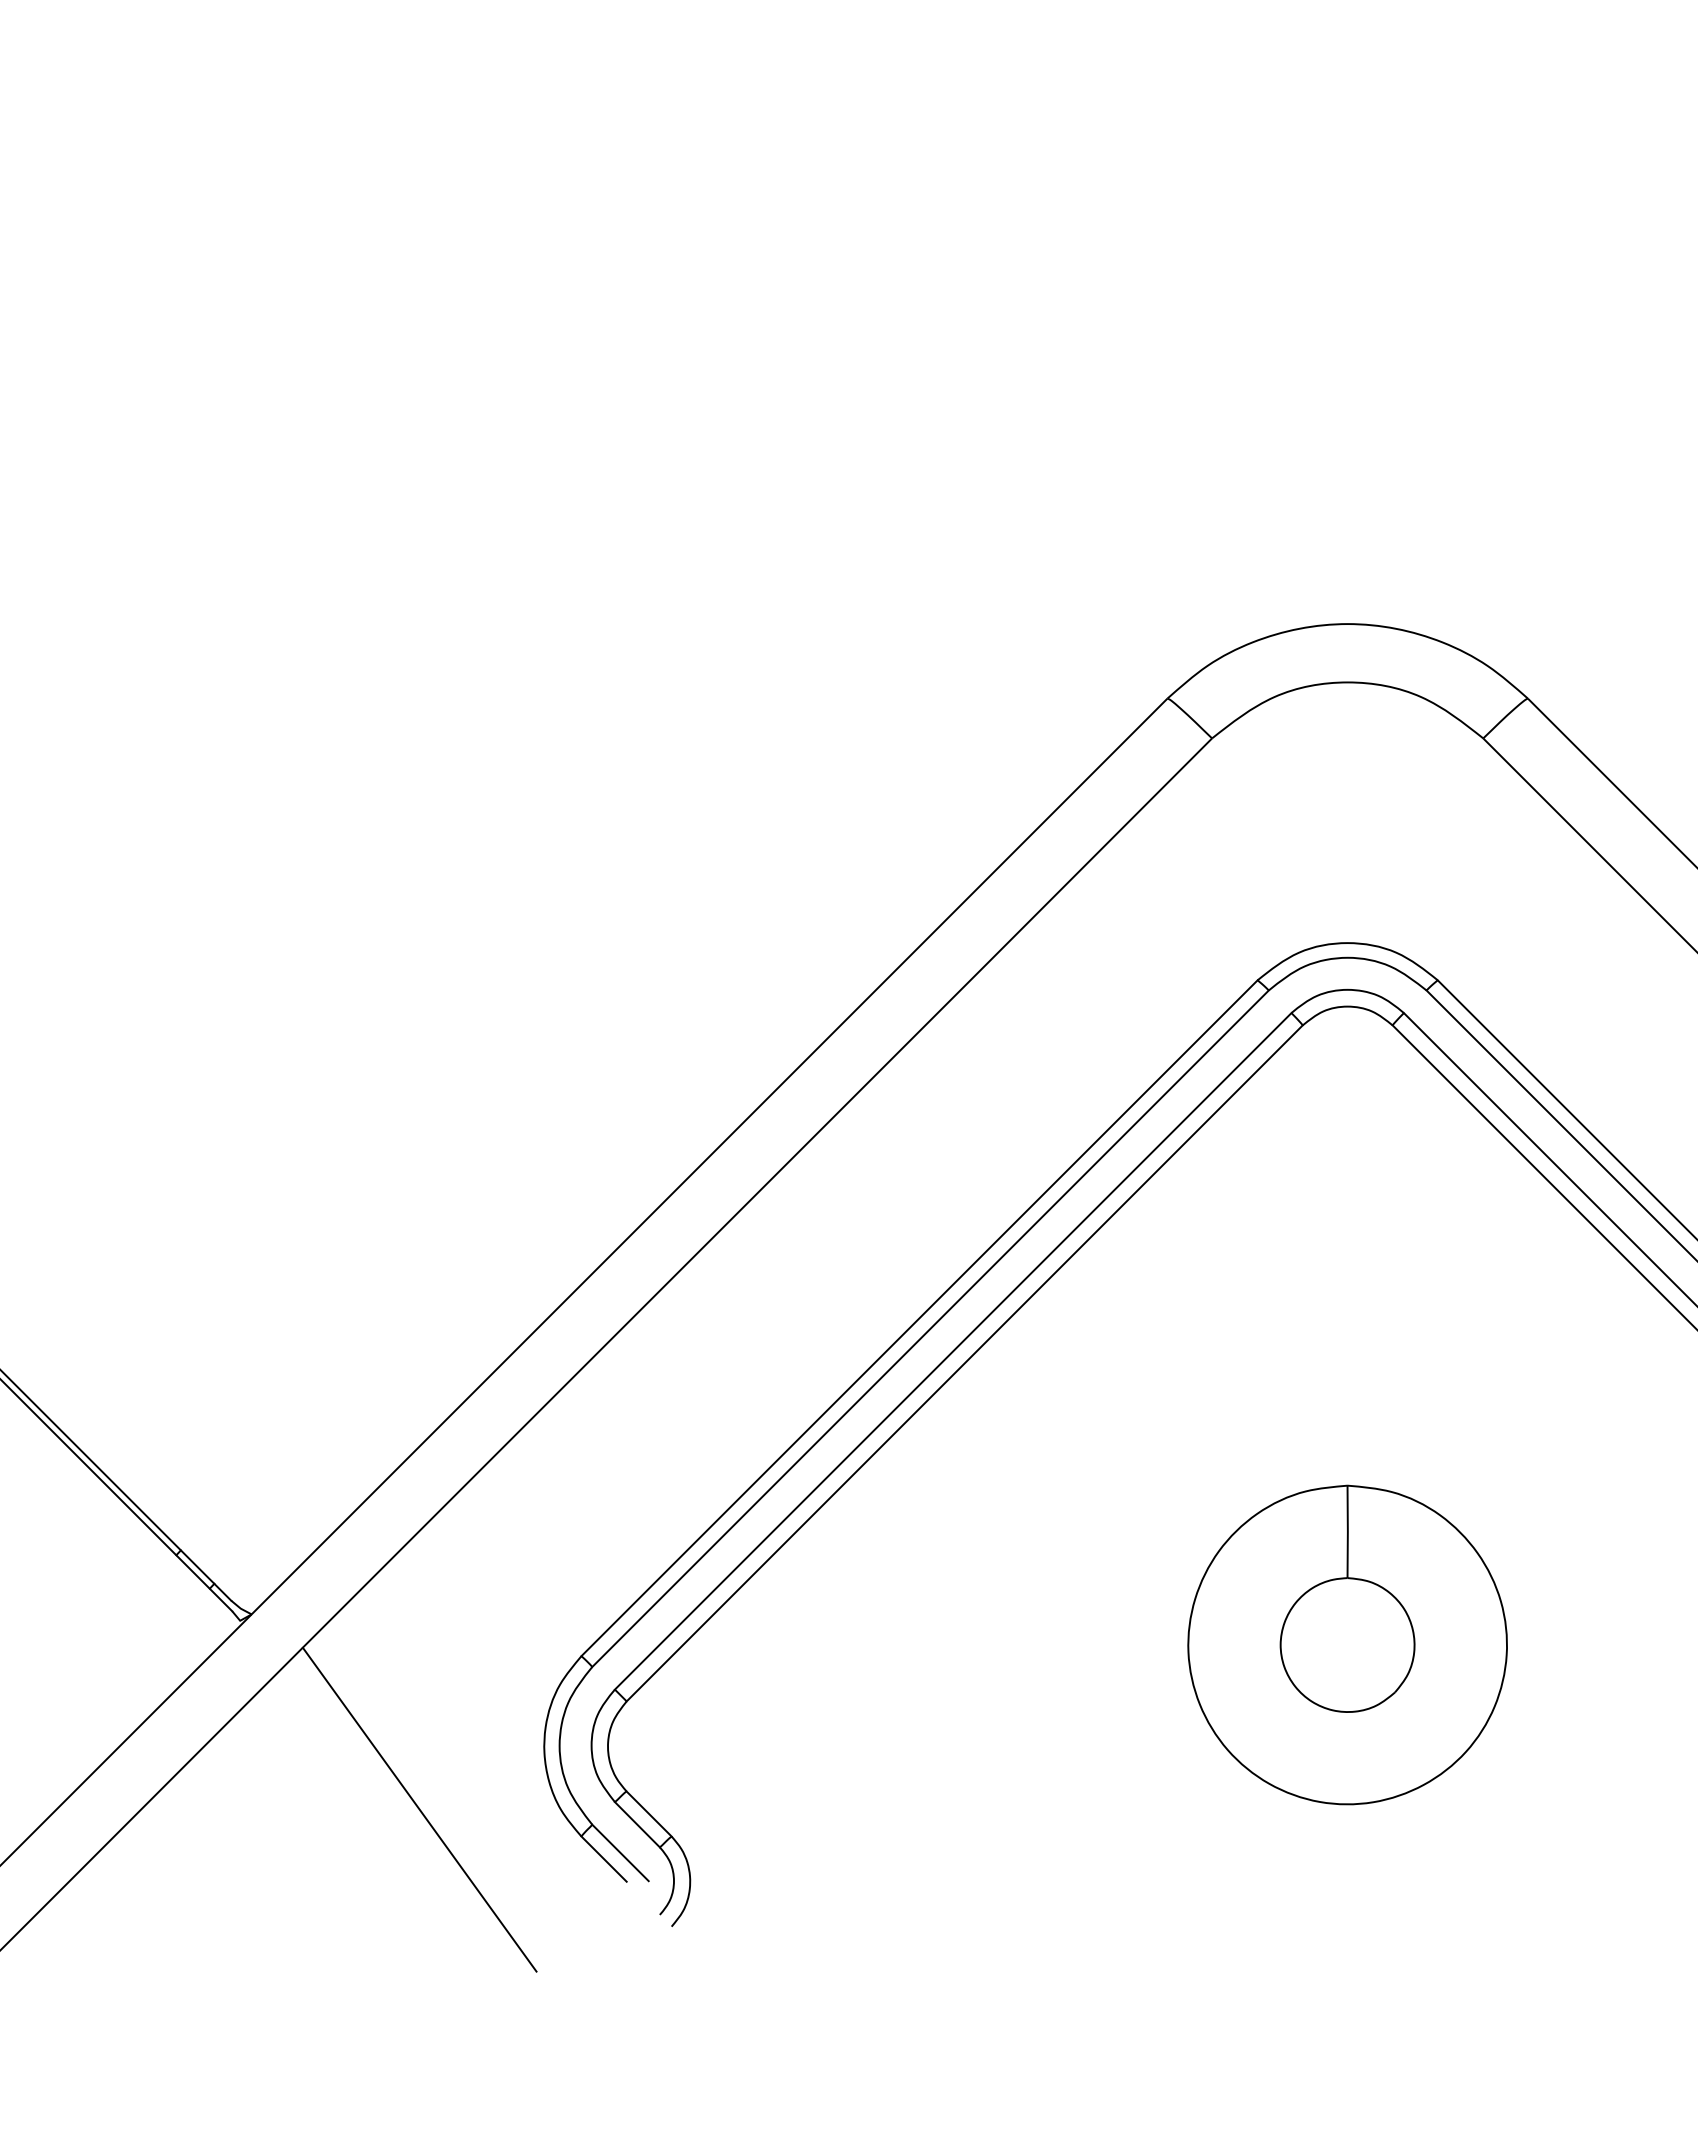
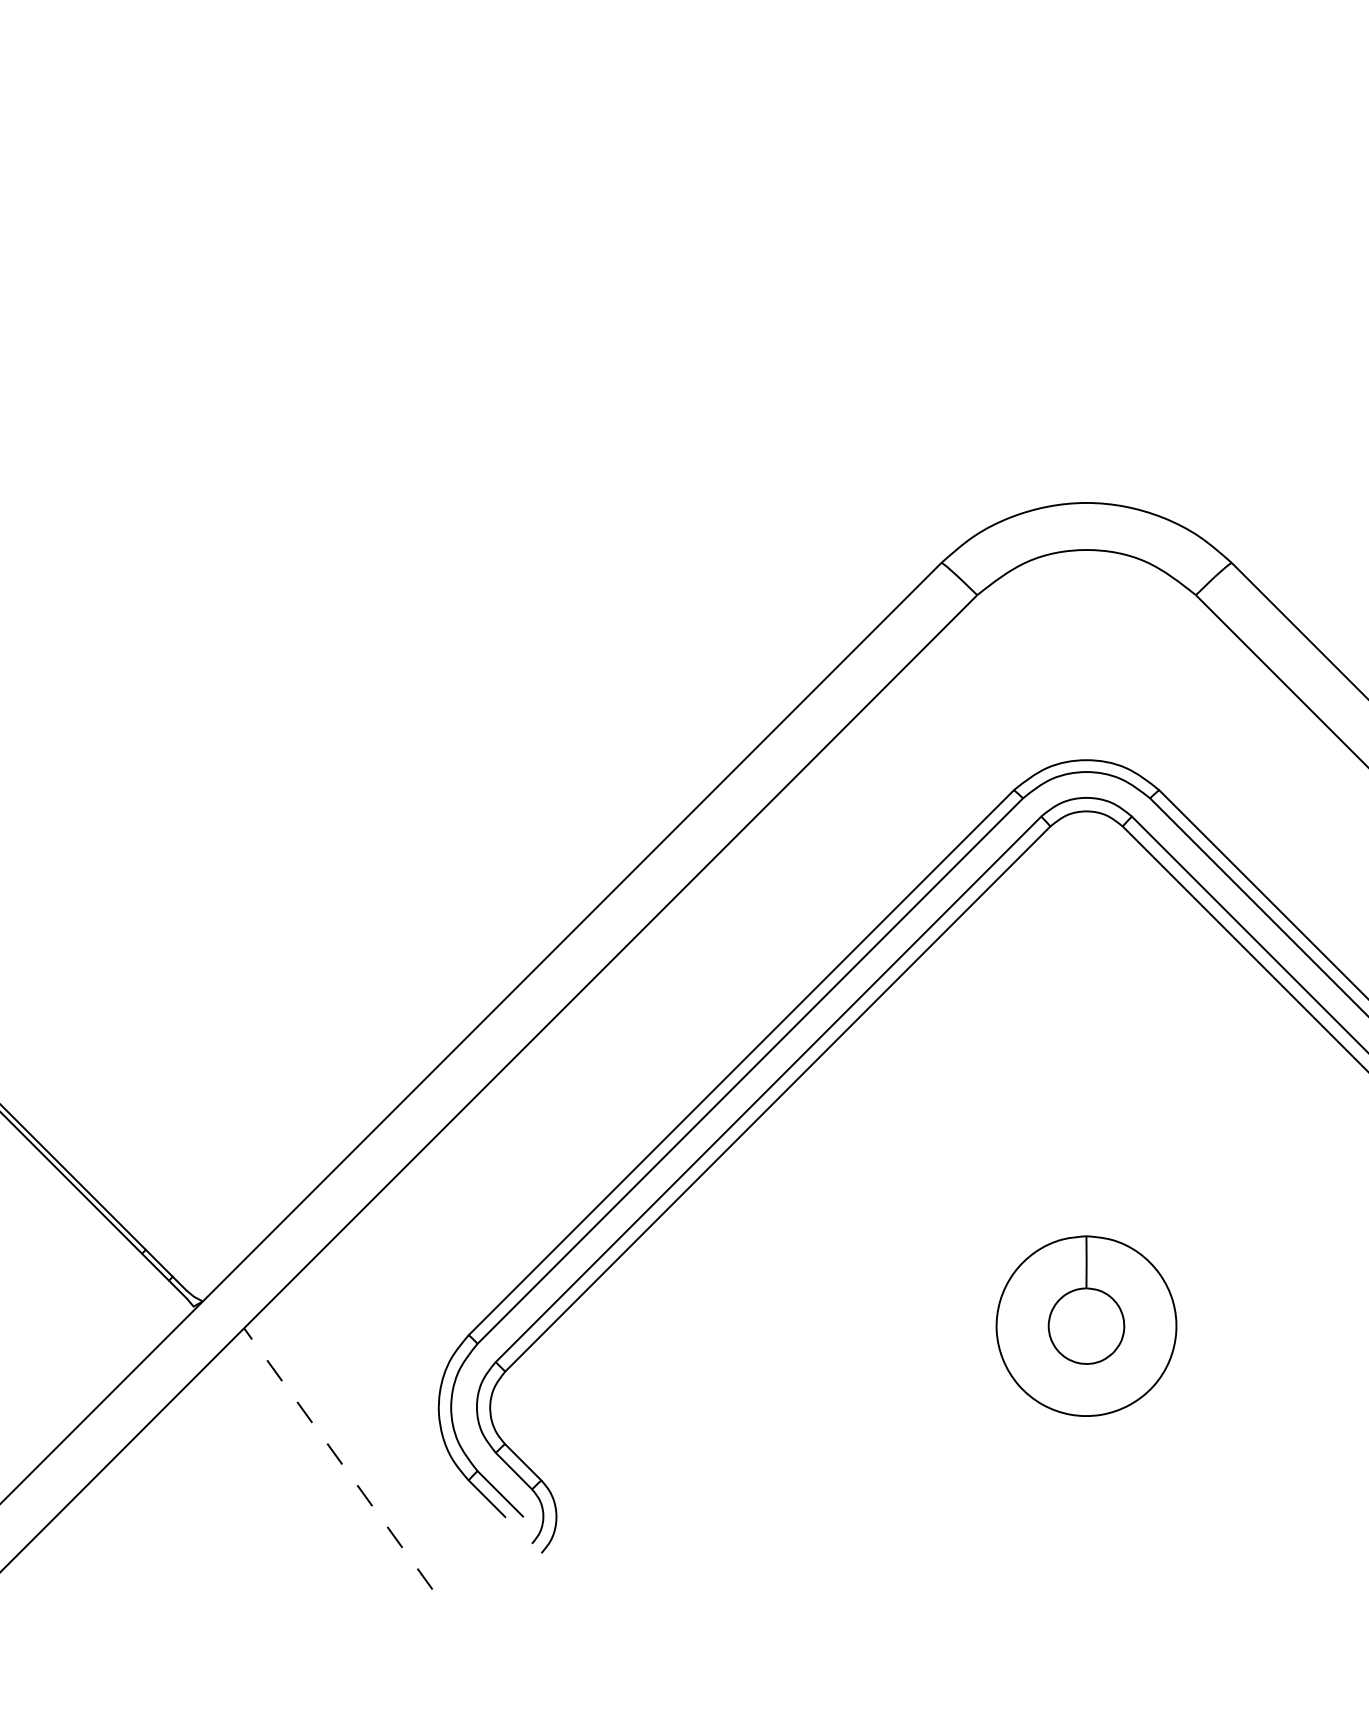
part: (1347, 1644) -> (1086, 1325), size x0.7
line: (419, 1809) -> (338, 1458), solid -> dashed

